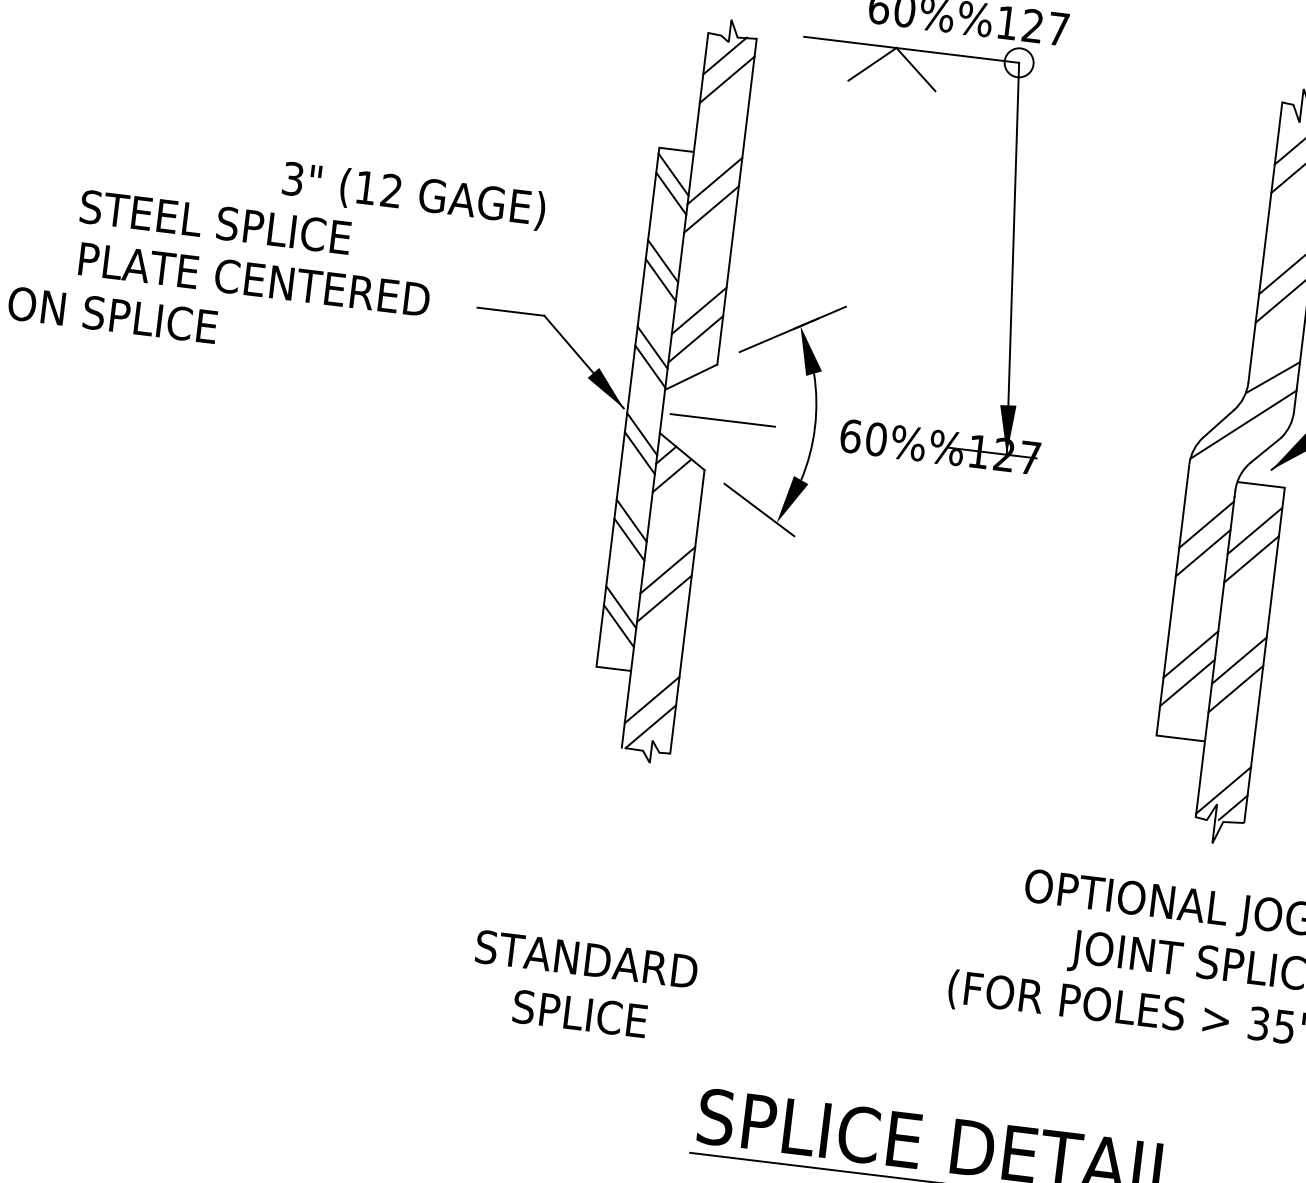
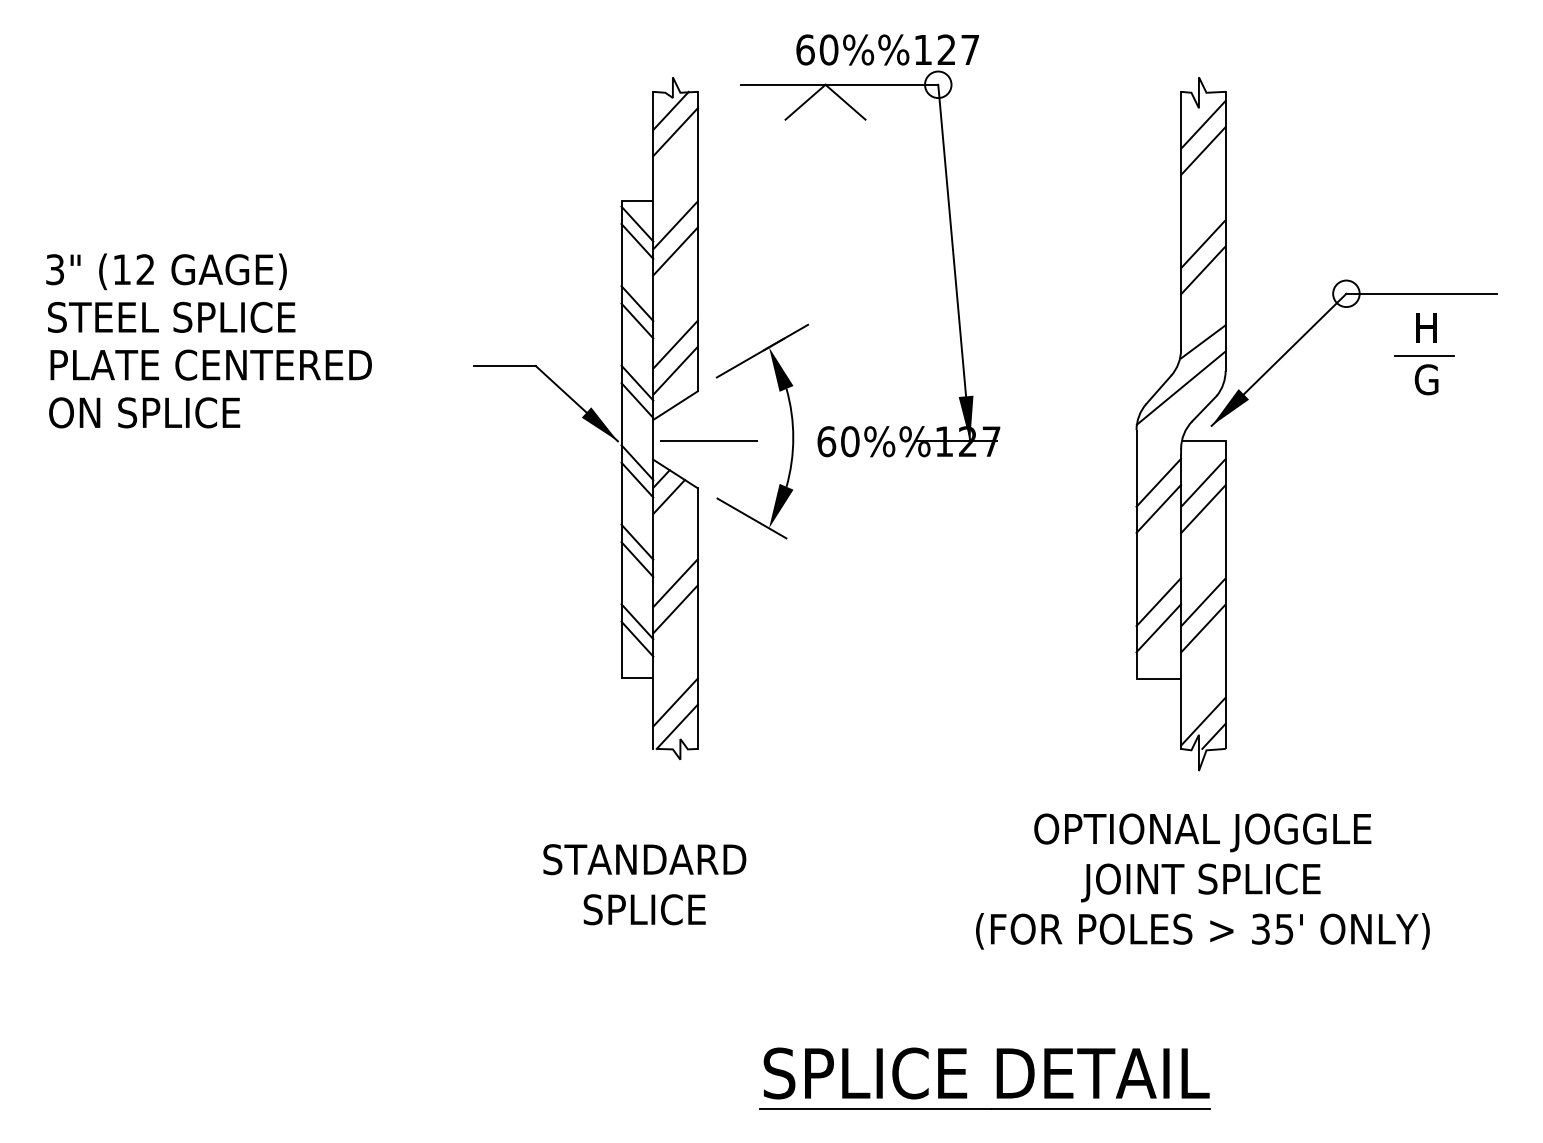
text: (413, 195) -> (166, 271), moved
text: (215, 221) -> (171, 316), moved
text: (253, 278) -> (210, 364), moved
text: (583, 986) -> (644, 884), moved

